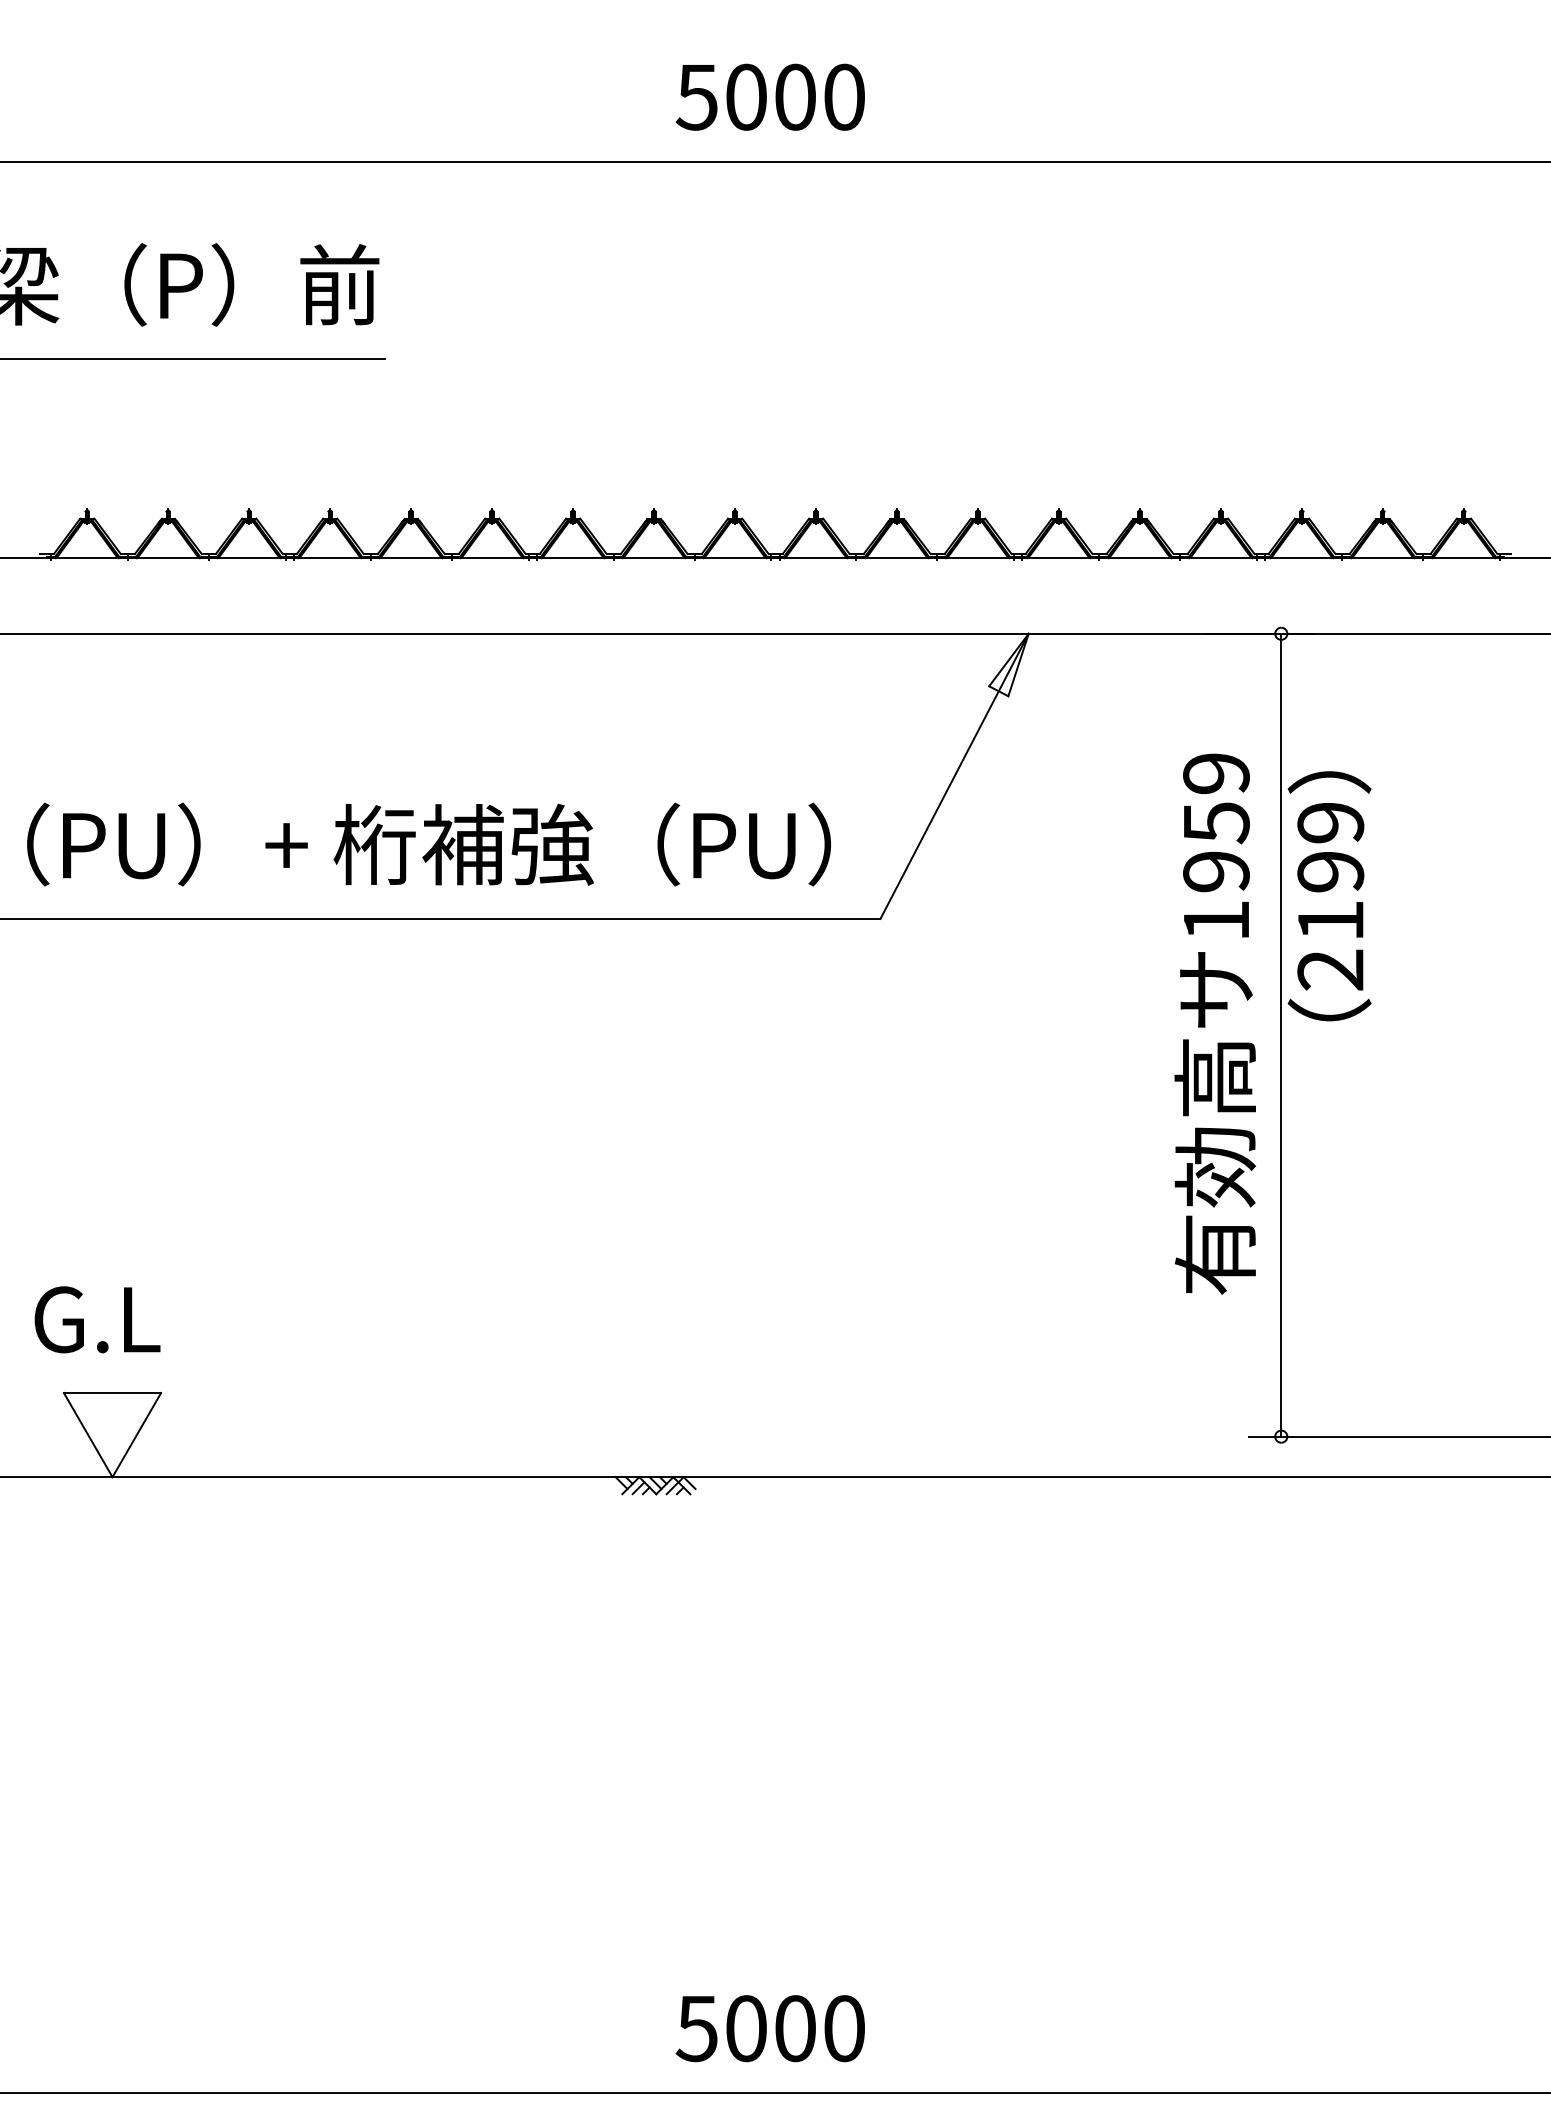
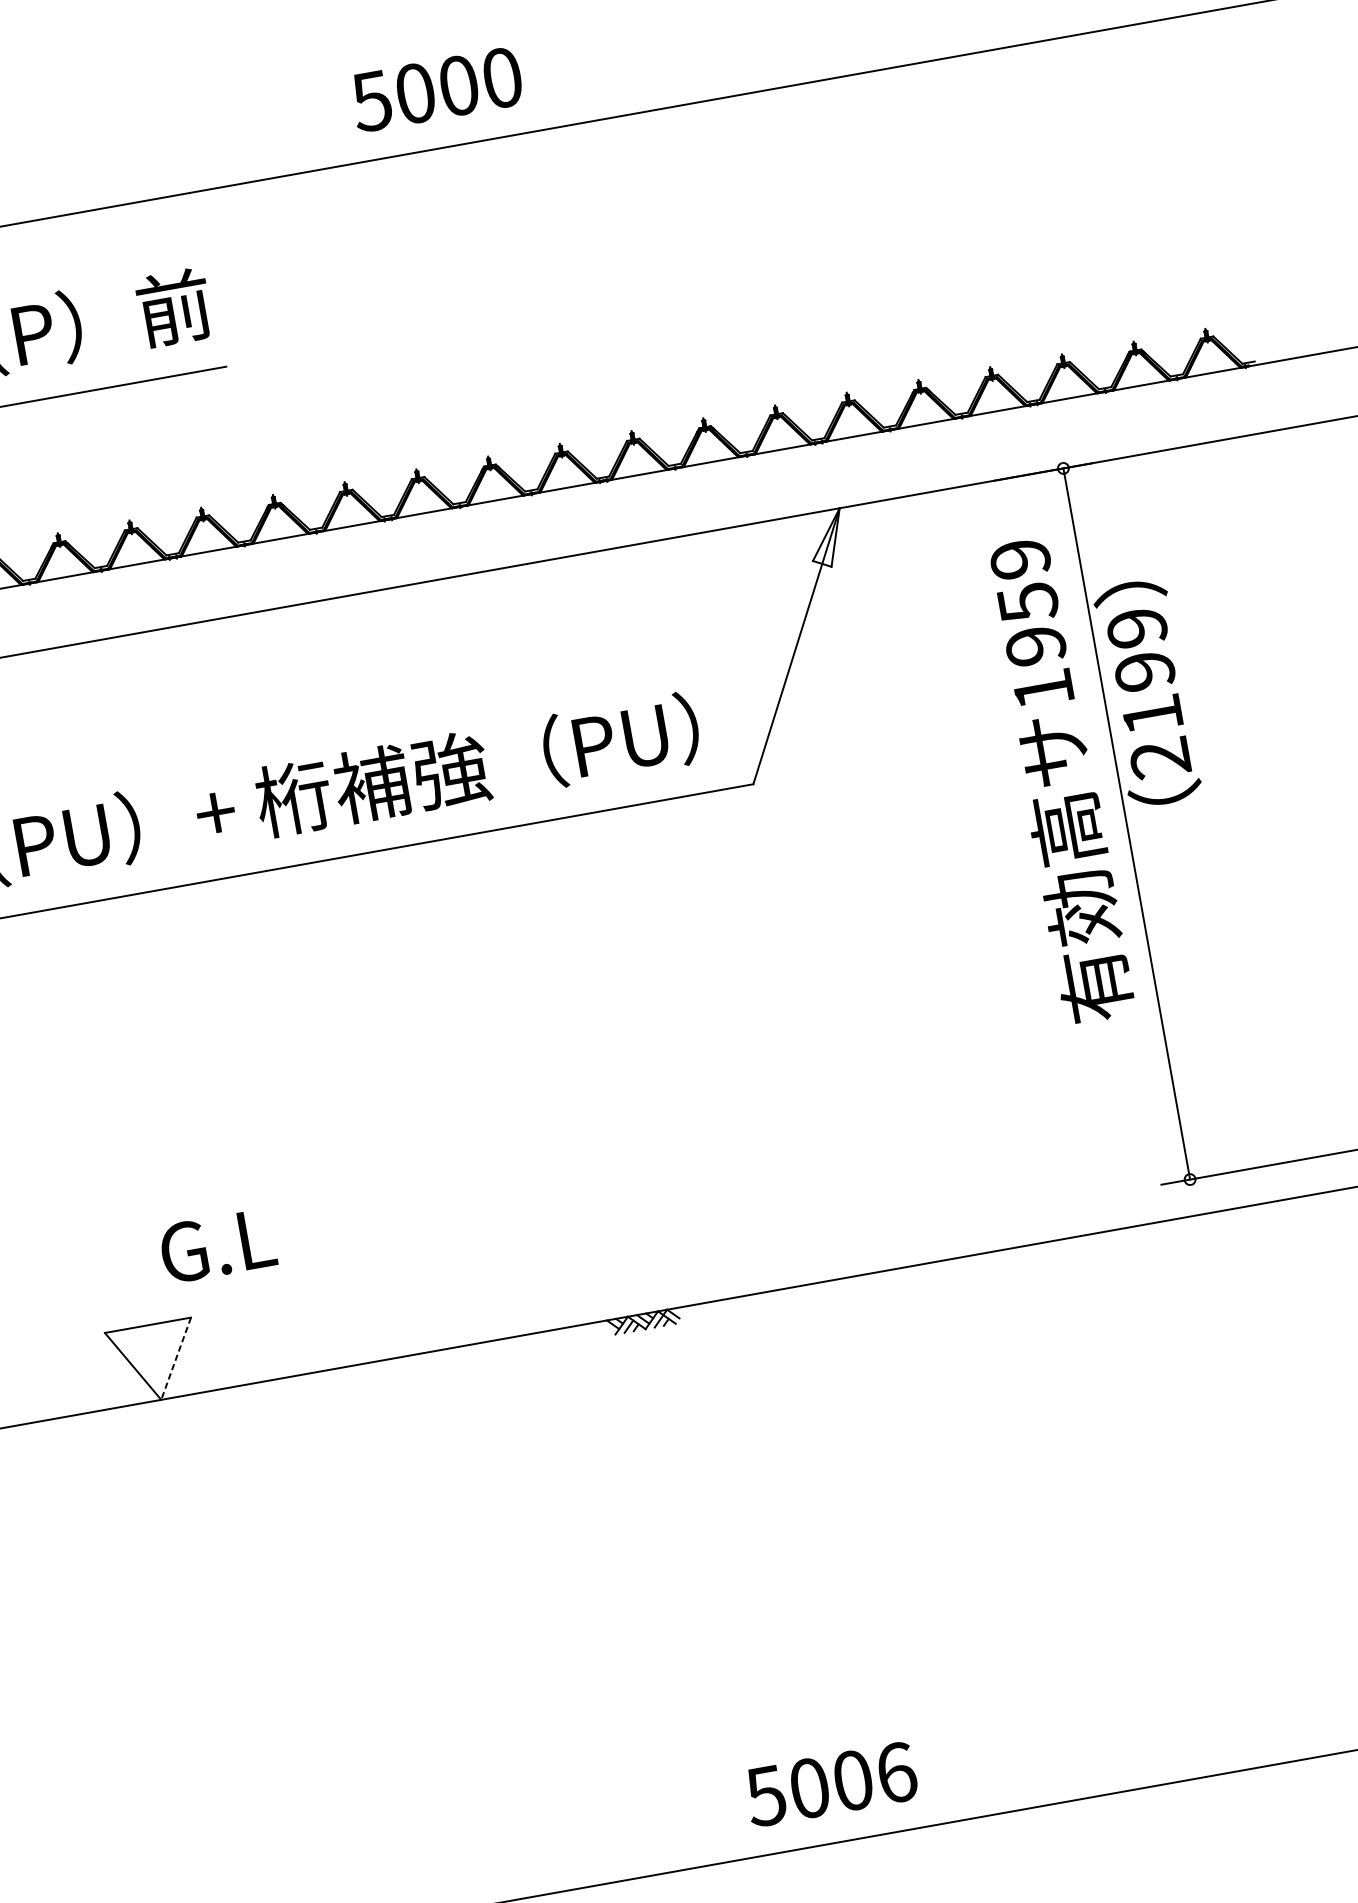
text: (769, 96) -> (435, 89), moved
text: (1214, 1023) -> (1058, 780), moved
text: (97, 1319) -> (217, 1245), moved
line: (136, 1435) -> (175, 1359), solid -> dashed
text: (844, 2028) -> (896, 1772), 5000 -> 5006

